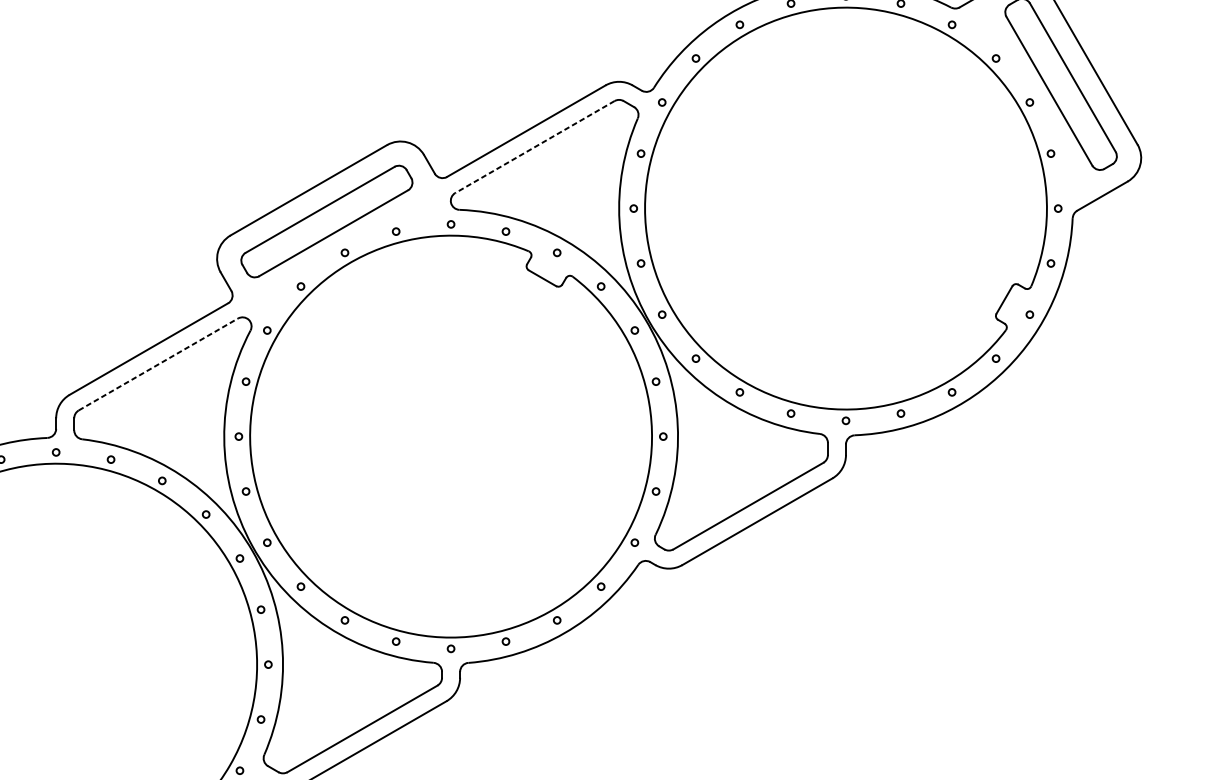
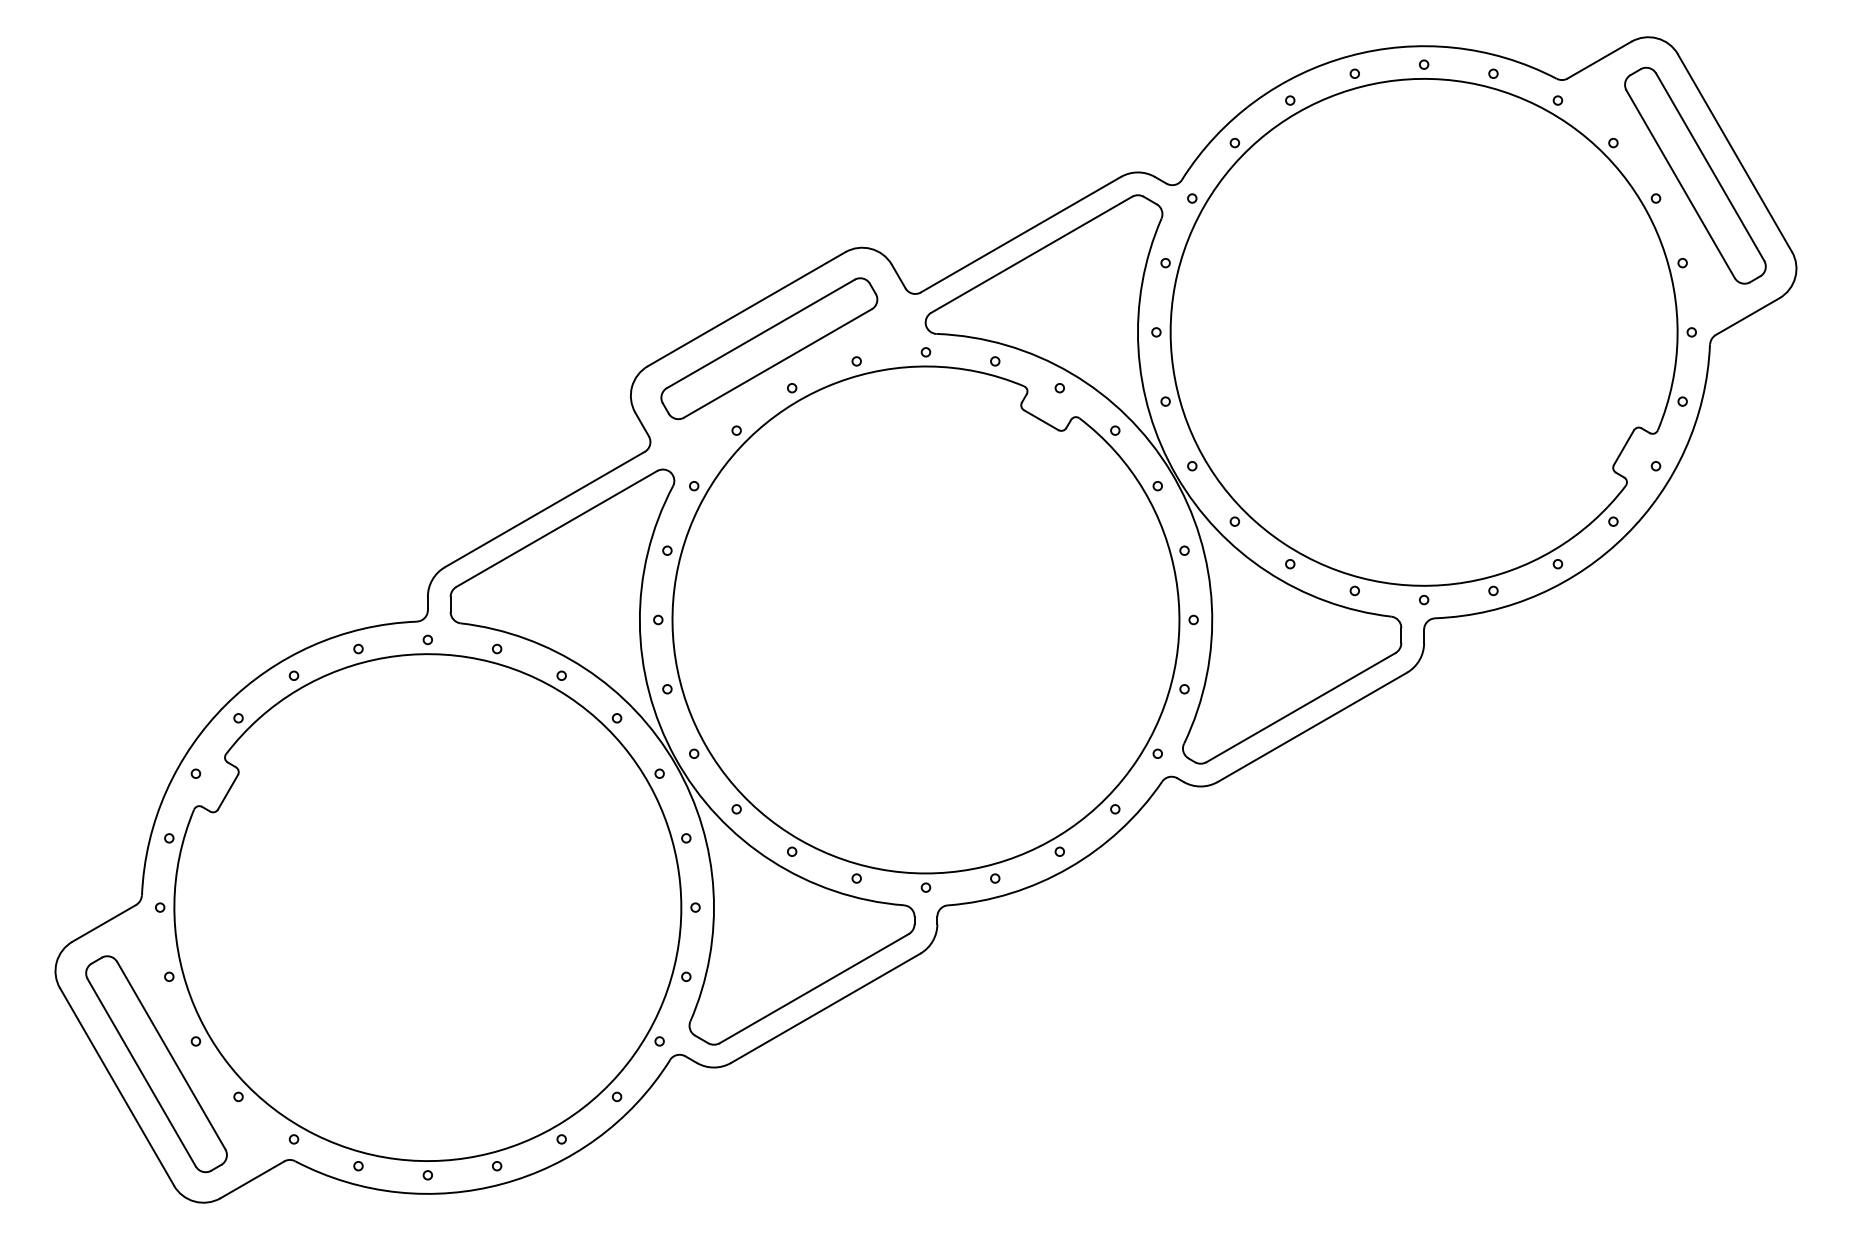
line: (534, 147) -> (1031, 255), dashed -> solid
line: (158, 364) -> (556, 528), dashed -> solid

